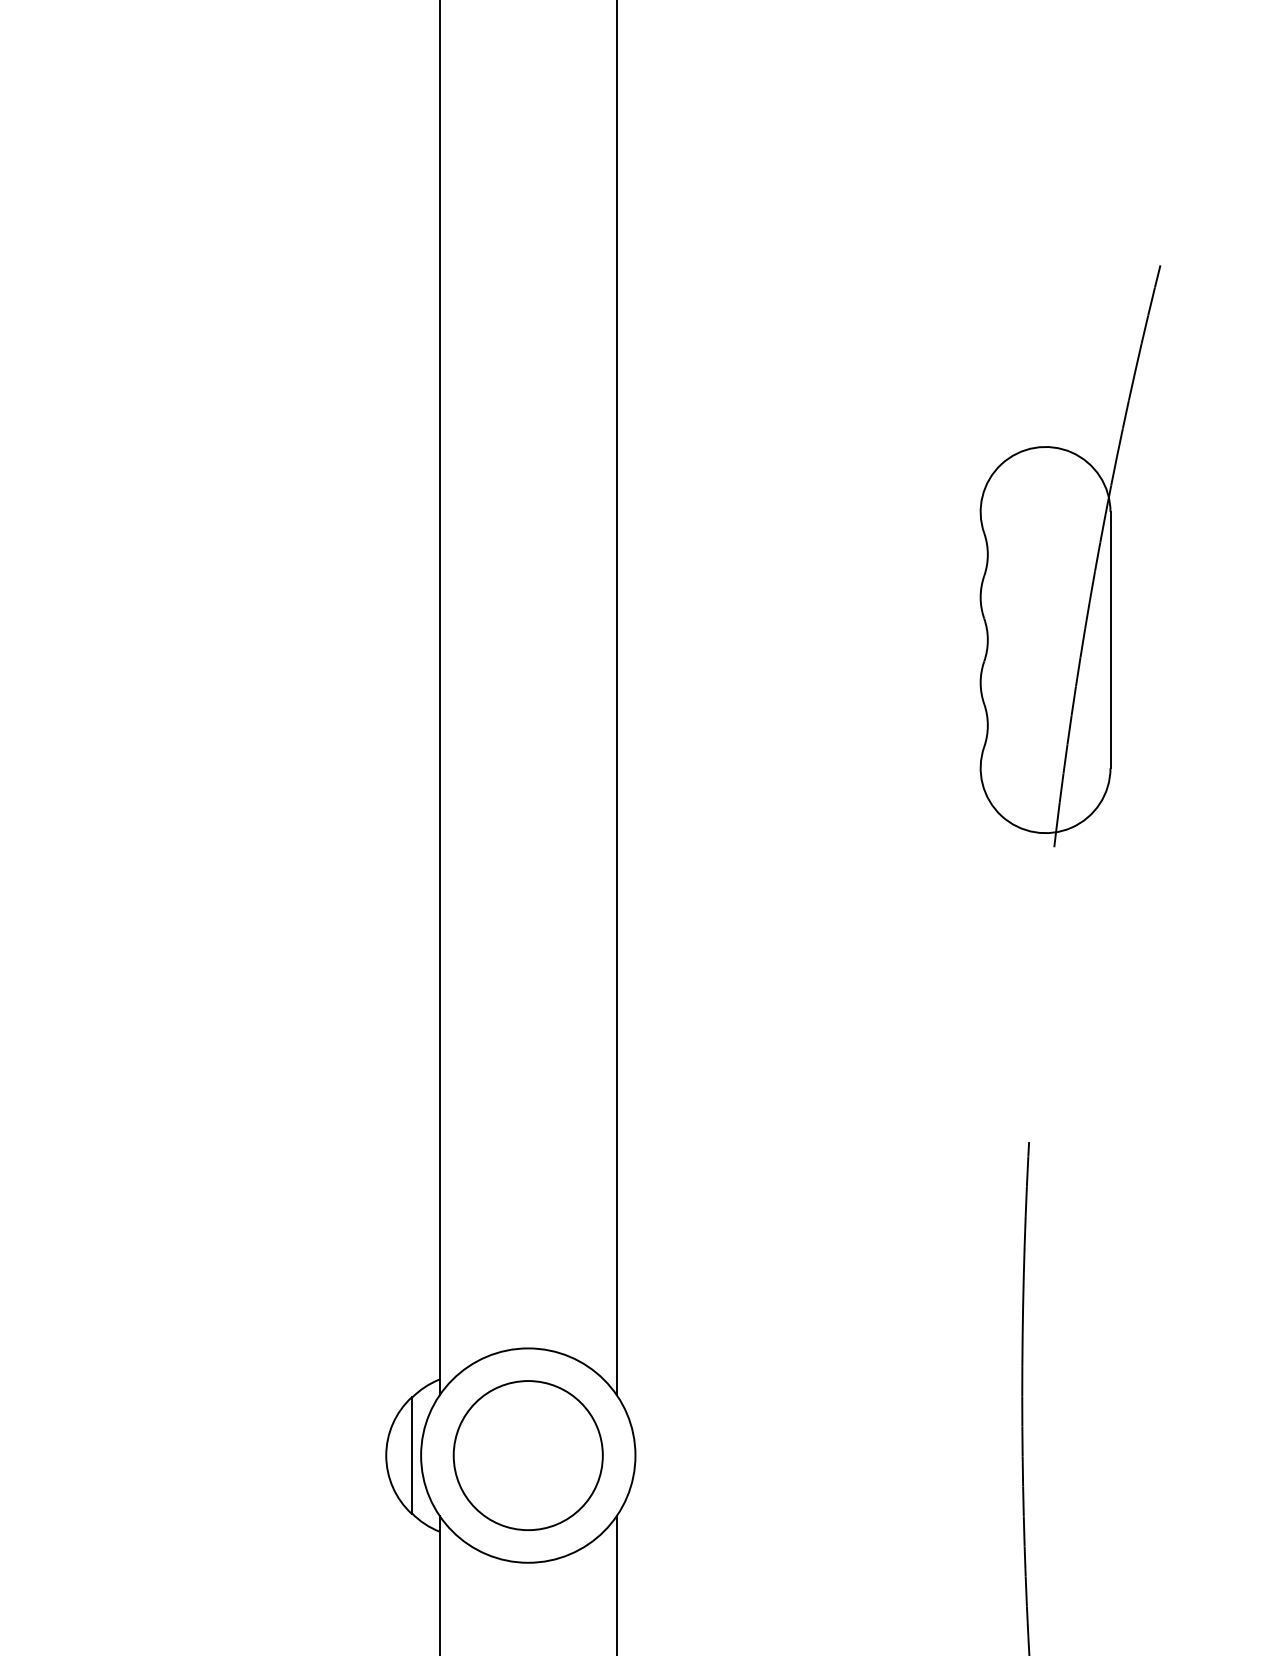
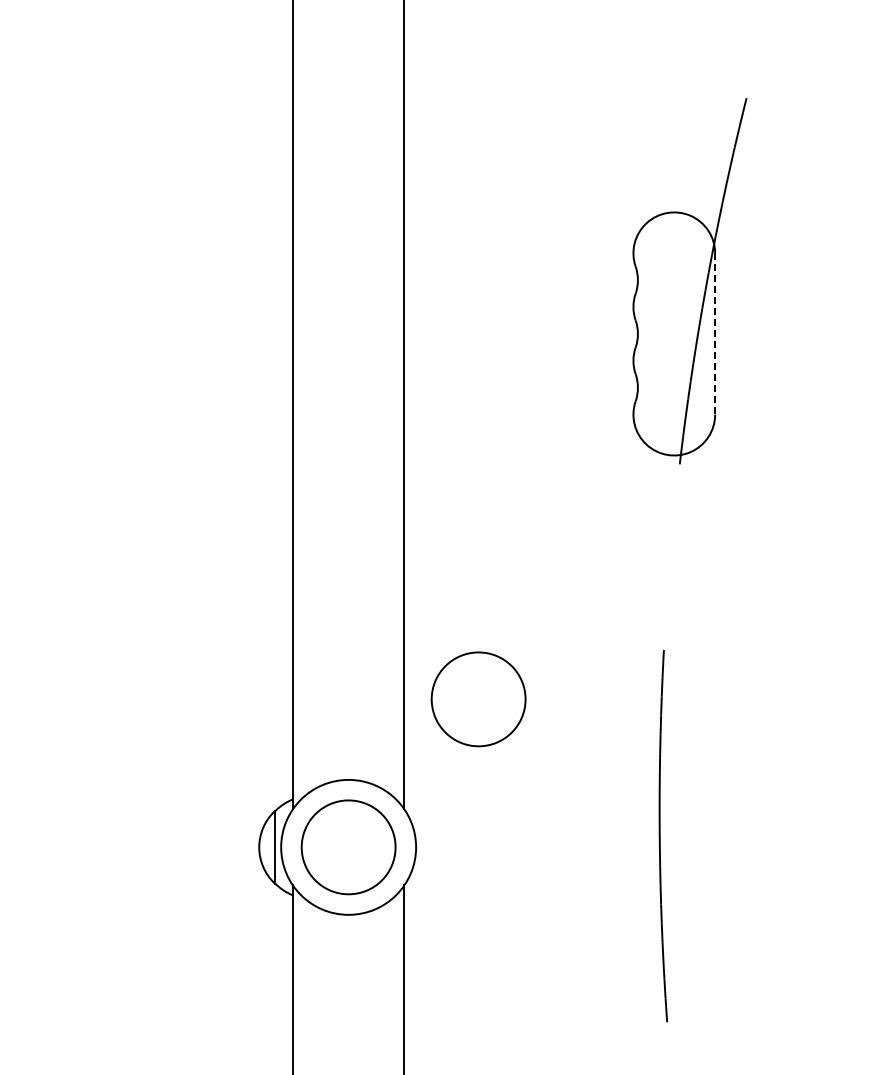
line: (1111, 639) -> (715, 333), solid -> dashed
circle: (734, 1220) -> (478, 699), added

